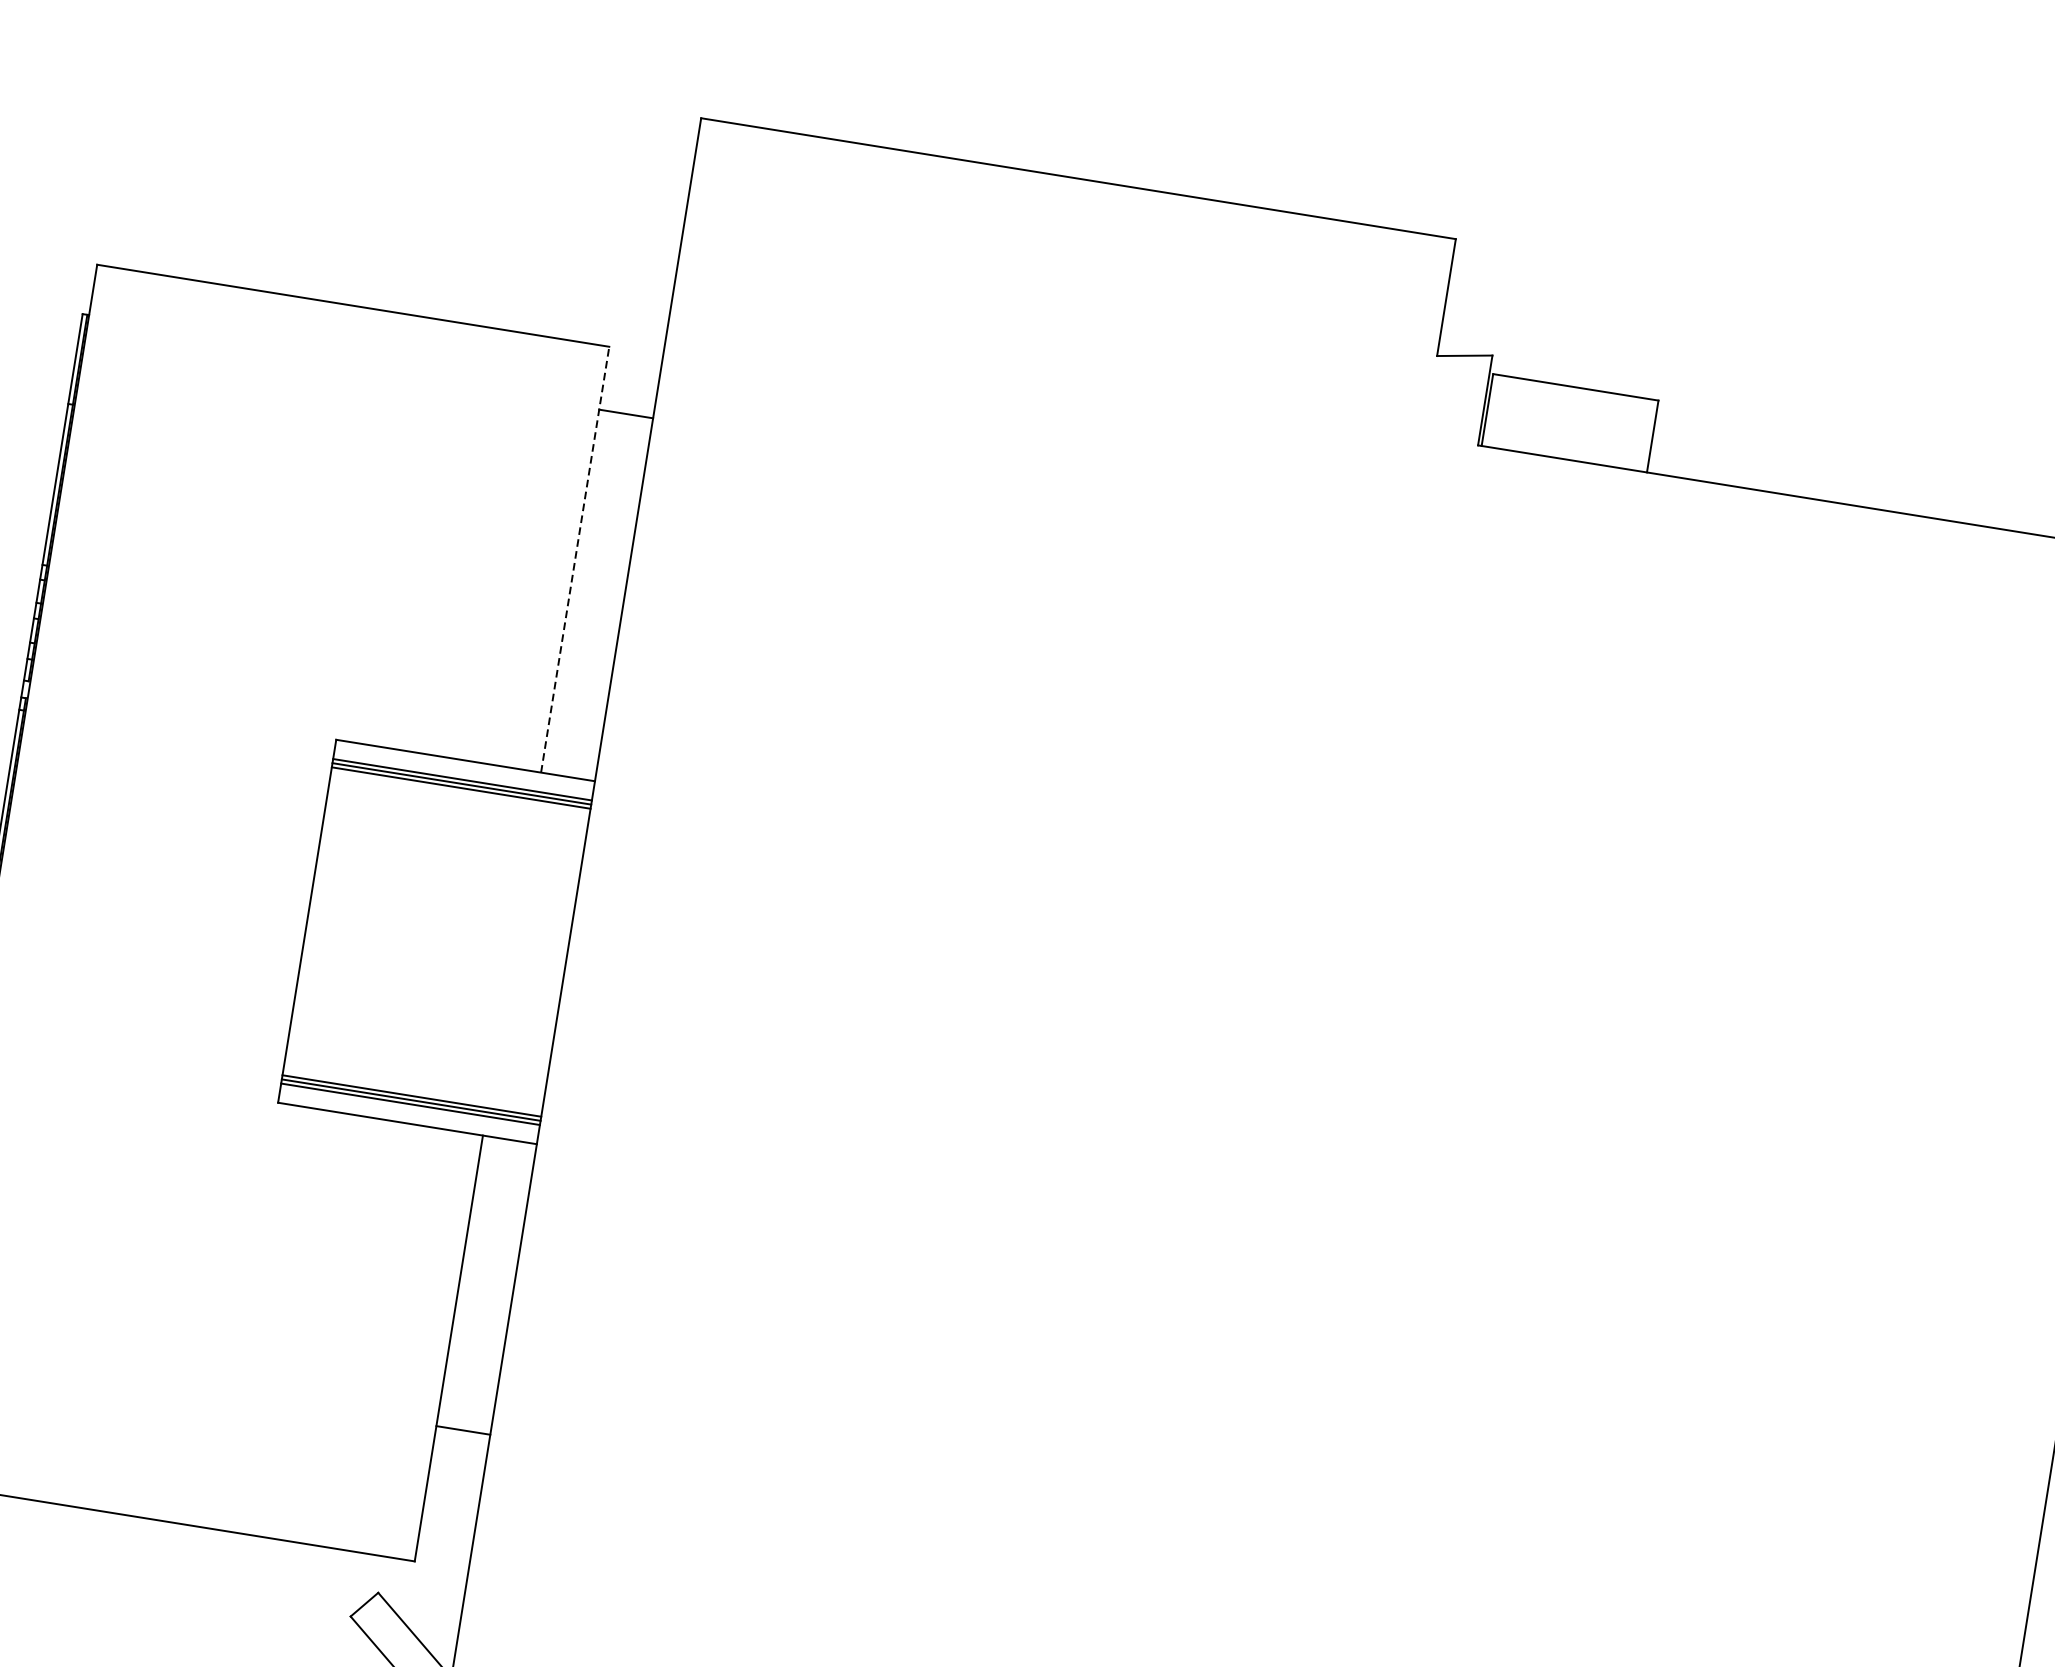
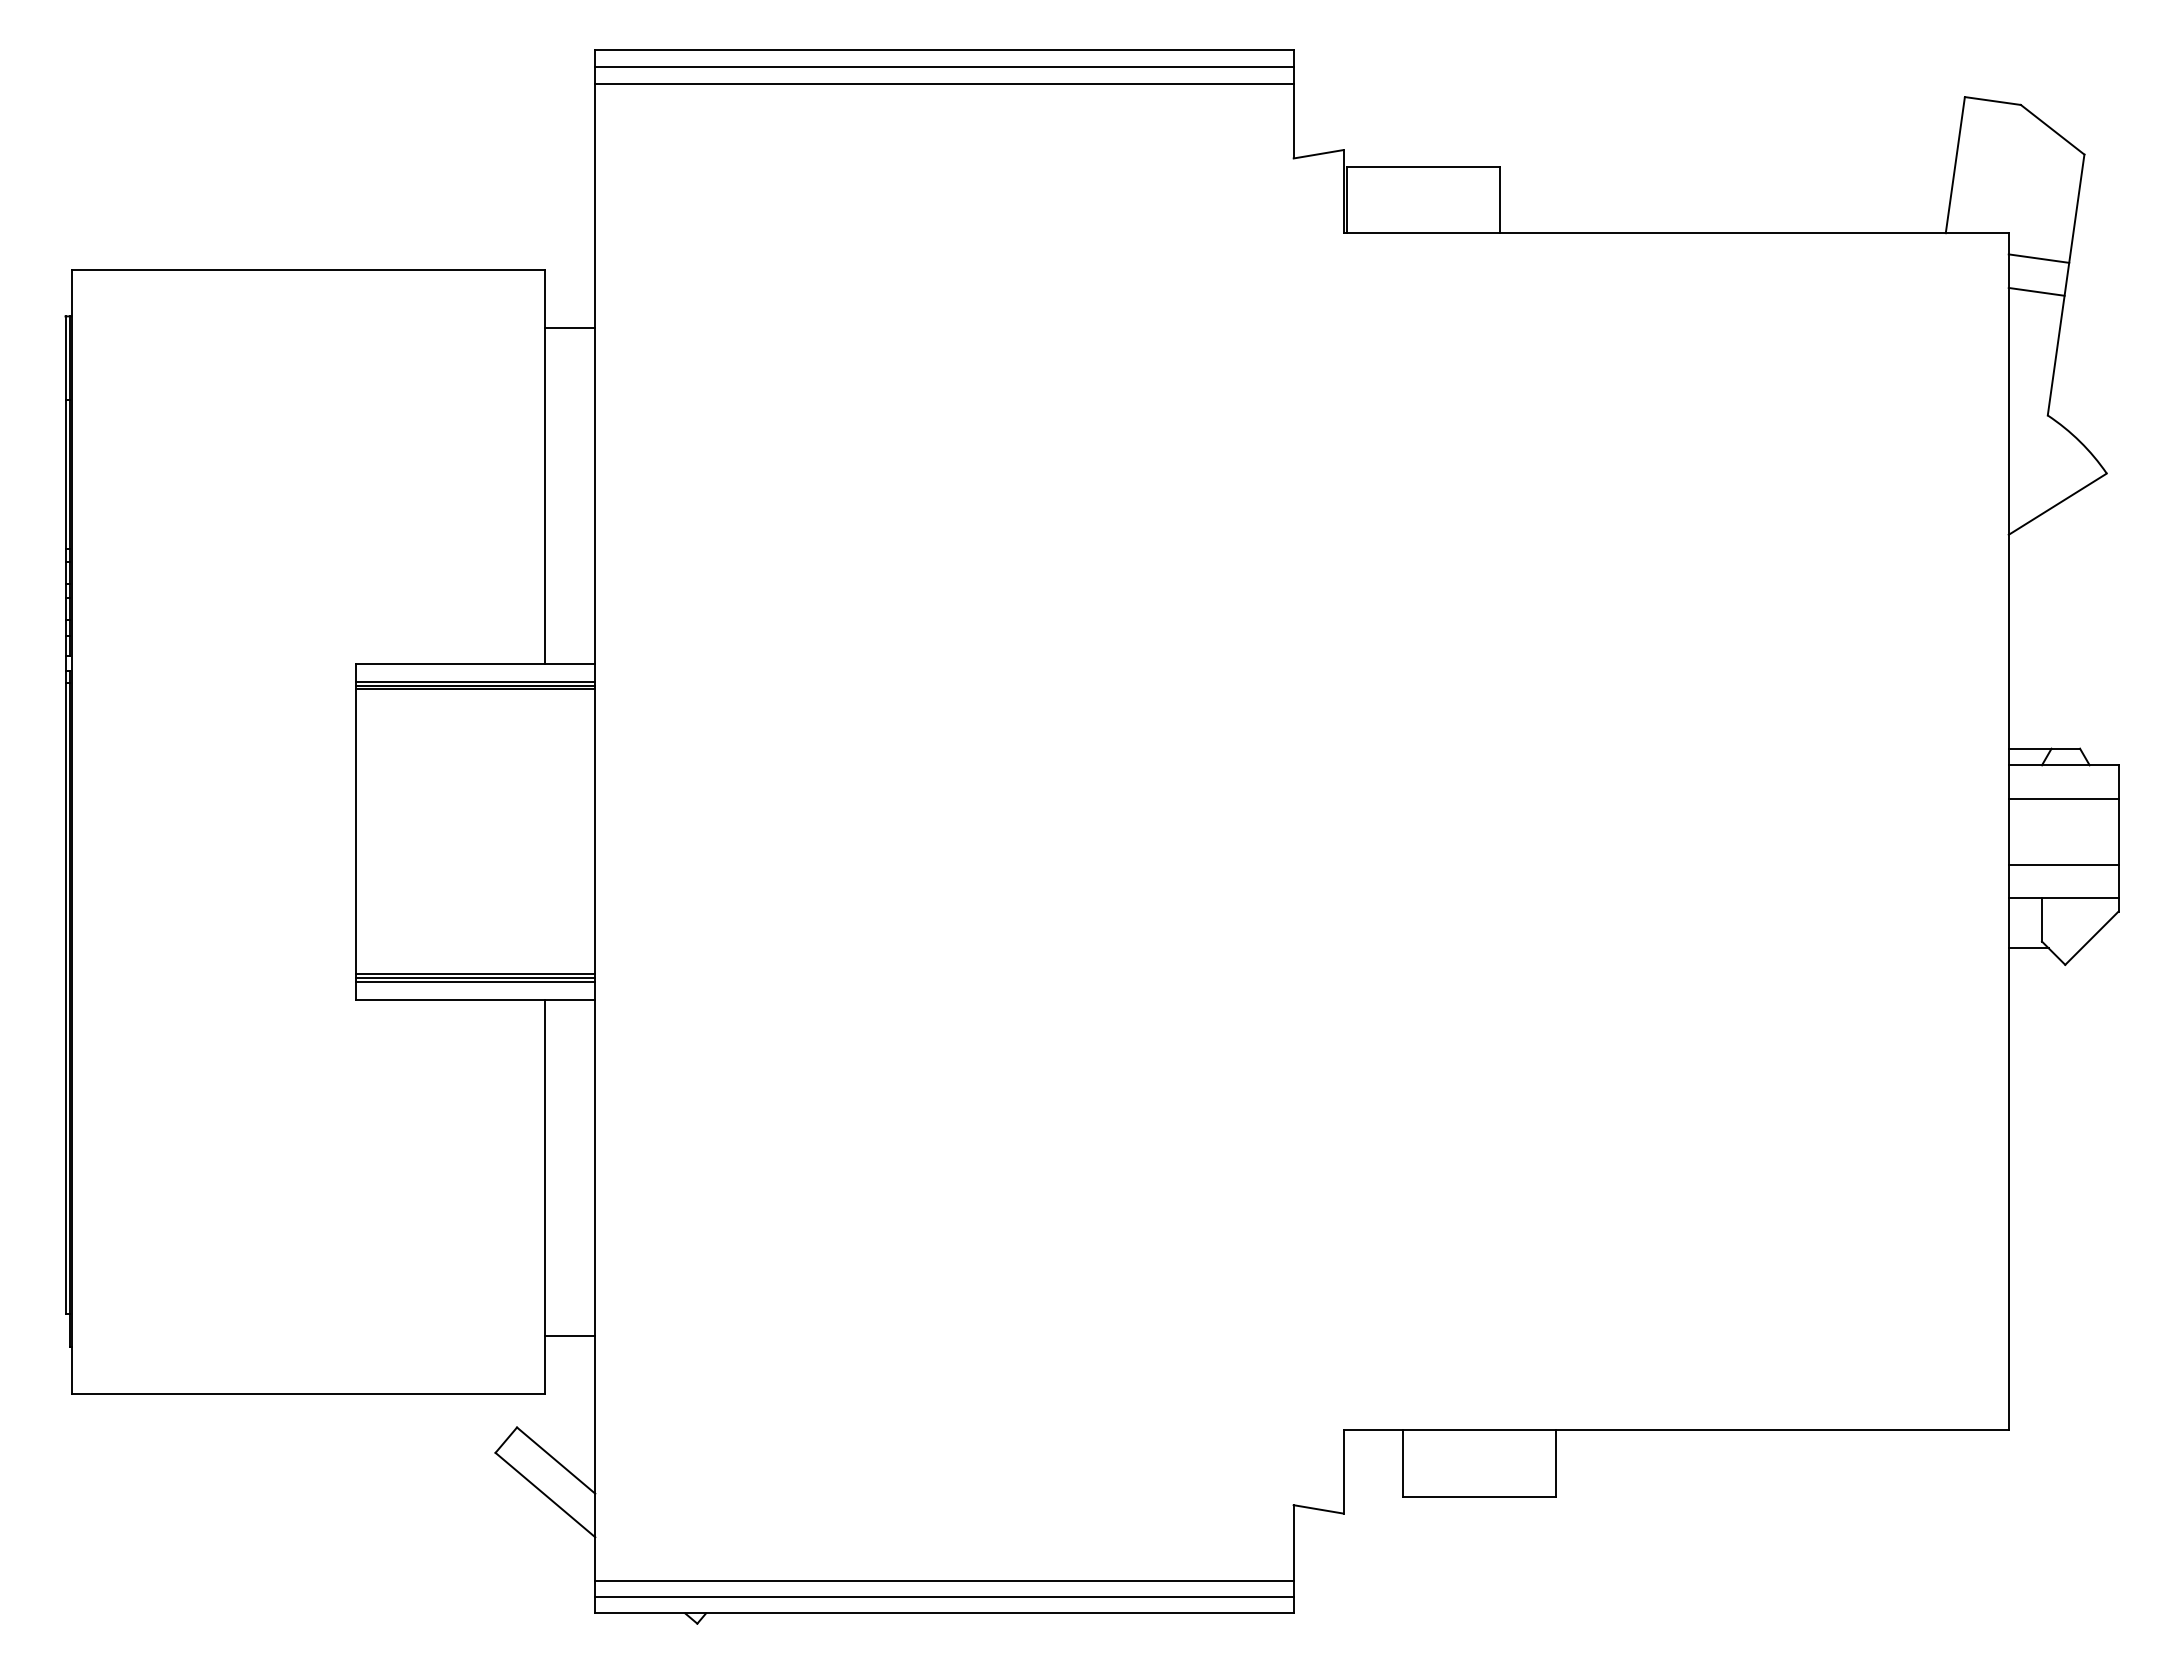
line: (1075, 196) -> (944, 66), added
line: (1072, 215) -> (944, 84), added
line: (575, 559) -> (545, 466), dashed -> solid
line: (463, 1430) -> (570, 1335), moved

